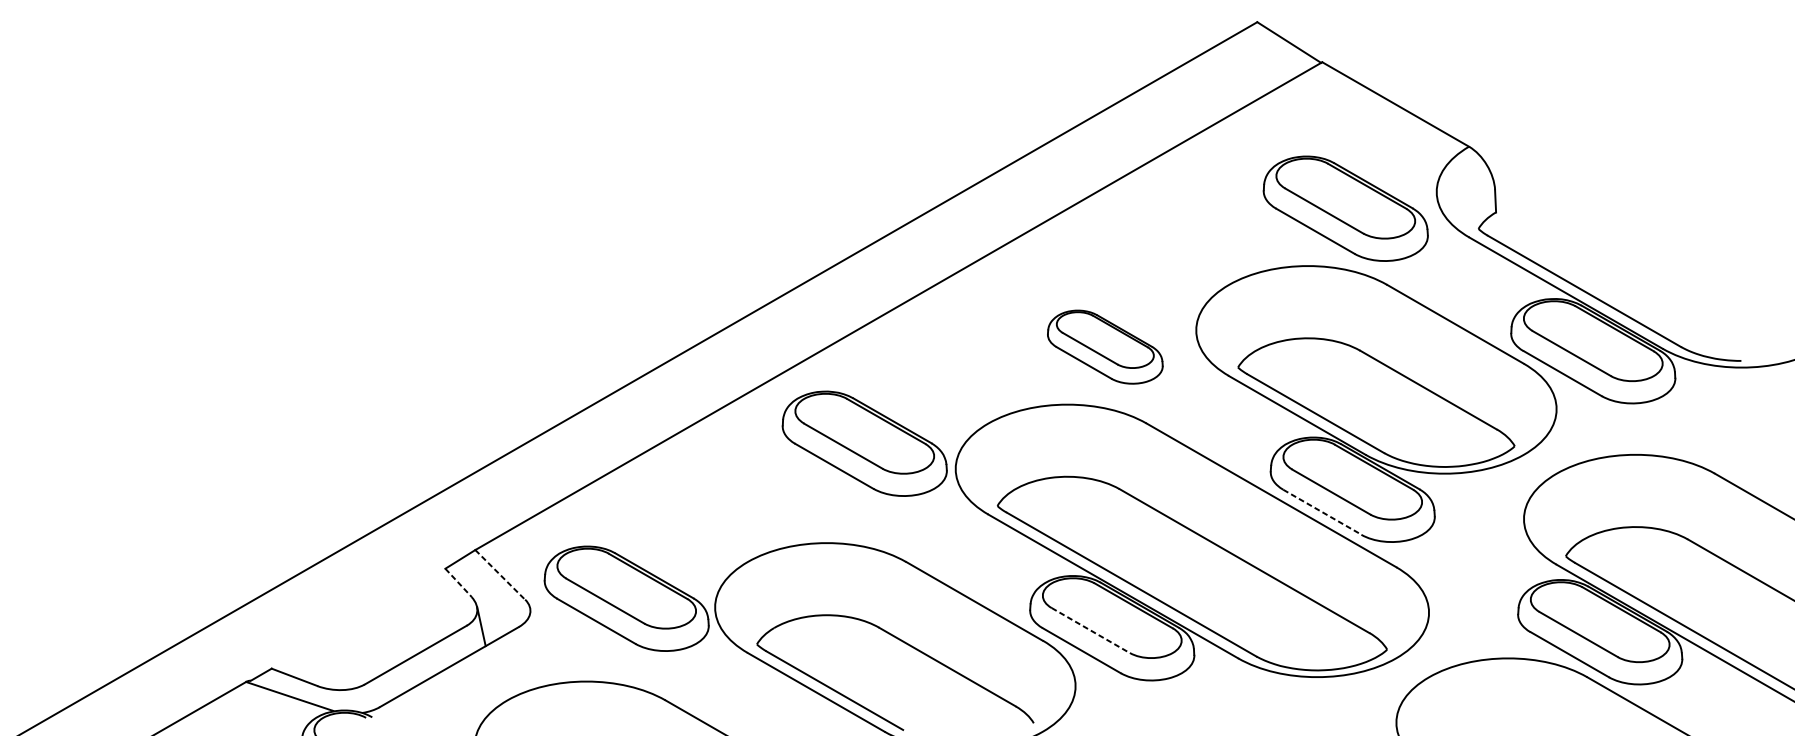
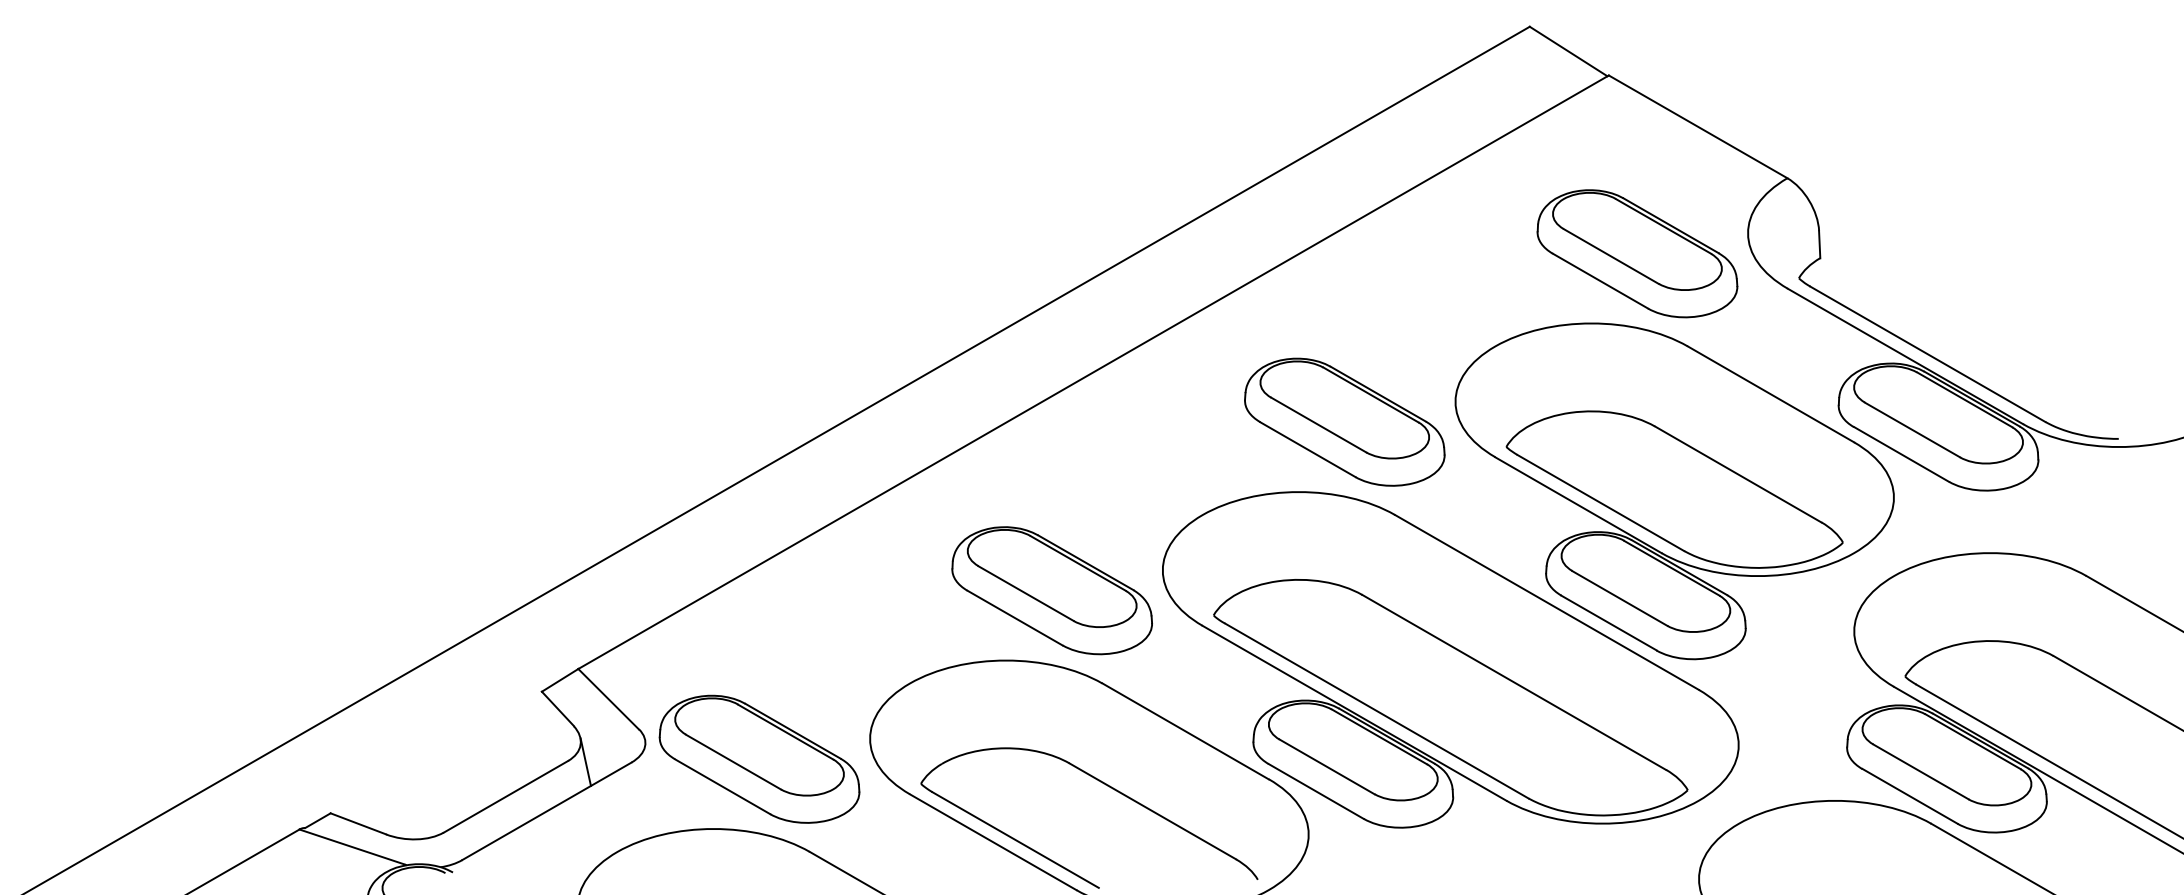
part: (1105, 346) -> (1344, 421), size x1.43
part: (864, 443) -> (1051, 590), moved
line: (1322, 512) -> (1608, 623), dashed -> solid
line: (500, 575) -> (608, 699), dashed -> solid
line: (458, 582) -> (557, 708), dashed -> solid
part: (626, 598) -> (759, 758), moved
line: (1091, 630) -> (1327, 766), dashed -> solid

